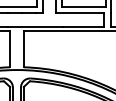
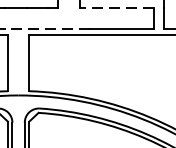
line: (79, 13) -> (115, 8), solid -> dashed
line: (35, 26) -> (47, 28), solid -> dashed

